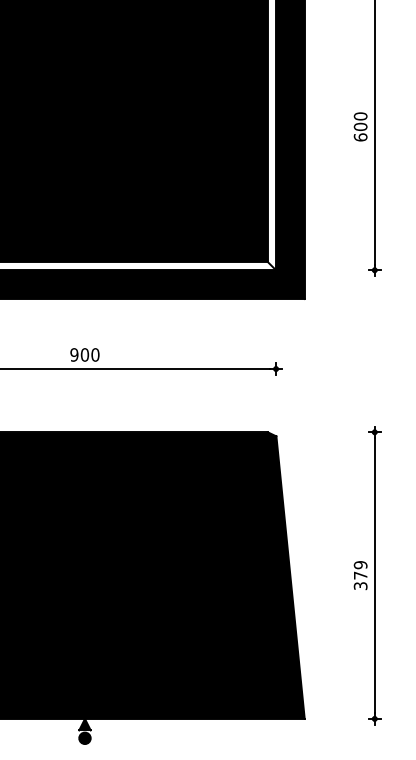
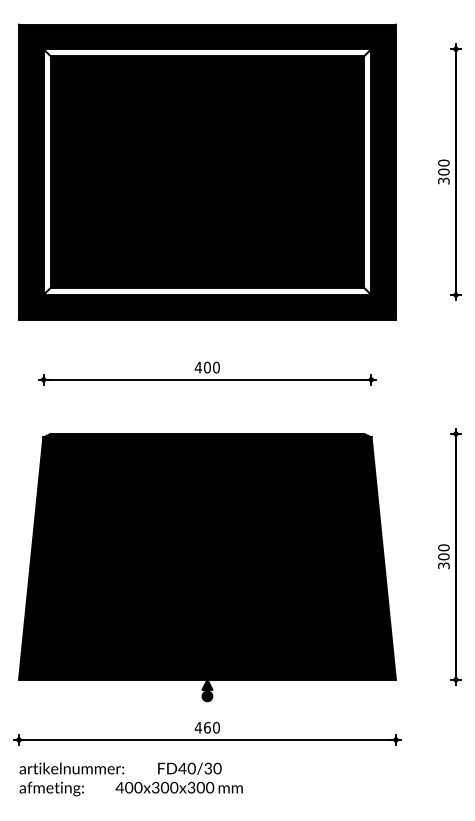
text: (360, 136) -> (443, 180), 600 -> 300
text: (74, 354) -> (198, 367), 900 -> 400
text: (360, 570) -> (443, 552), 379 -> 300

